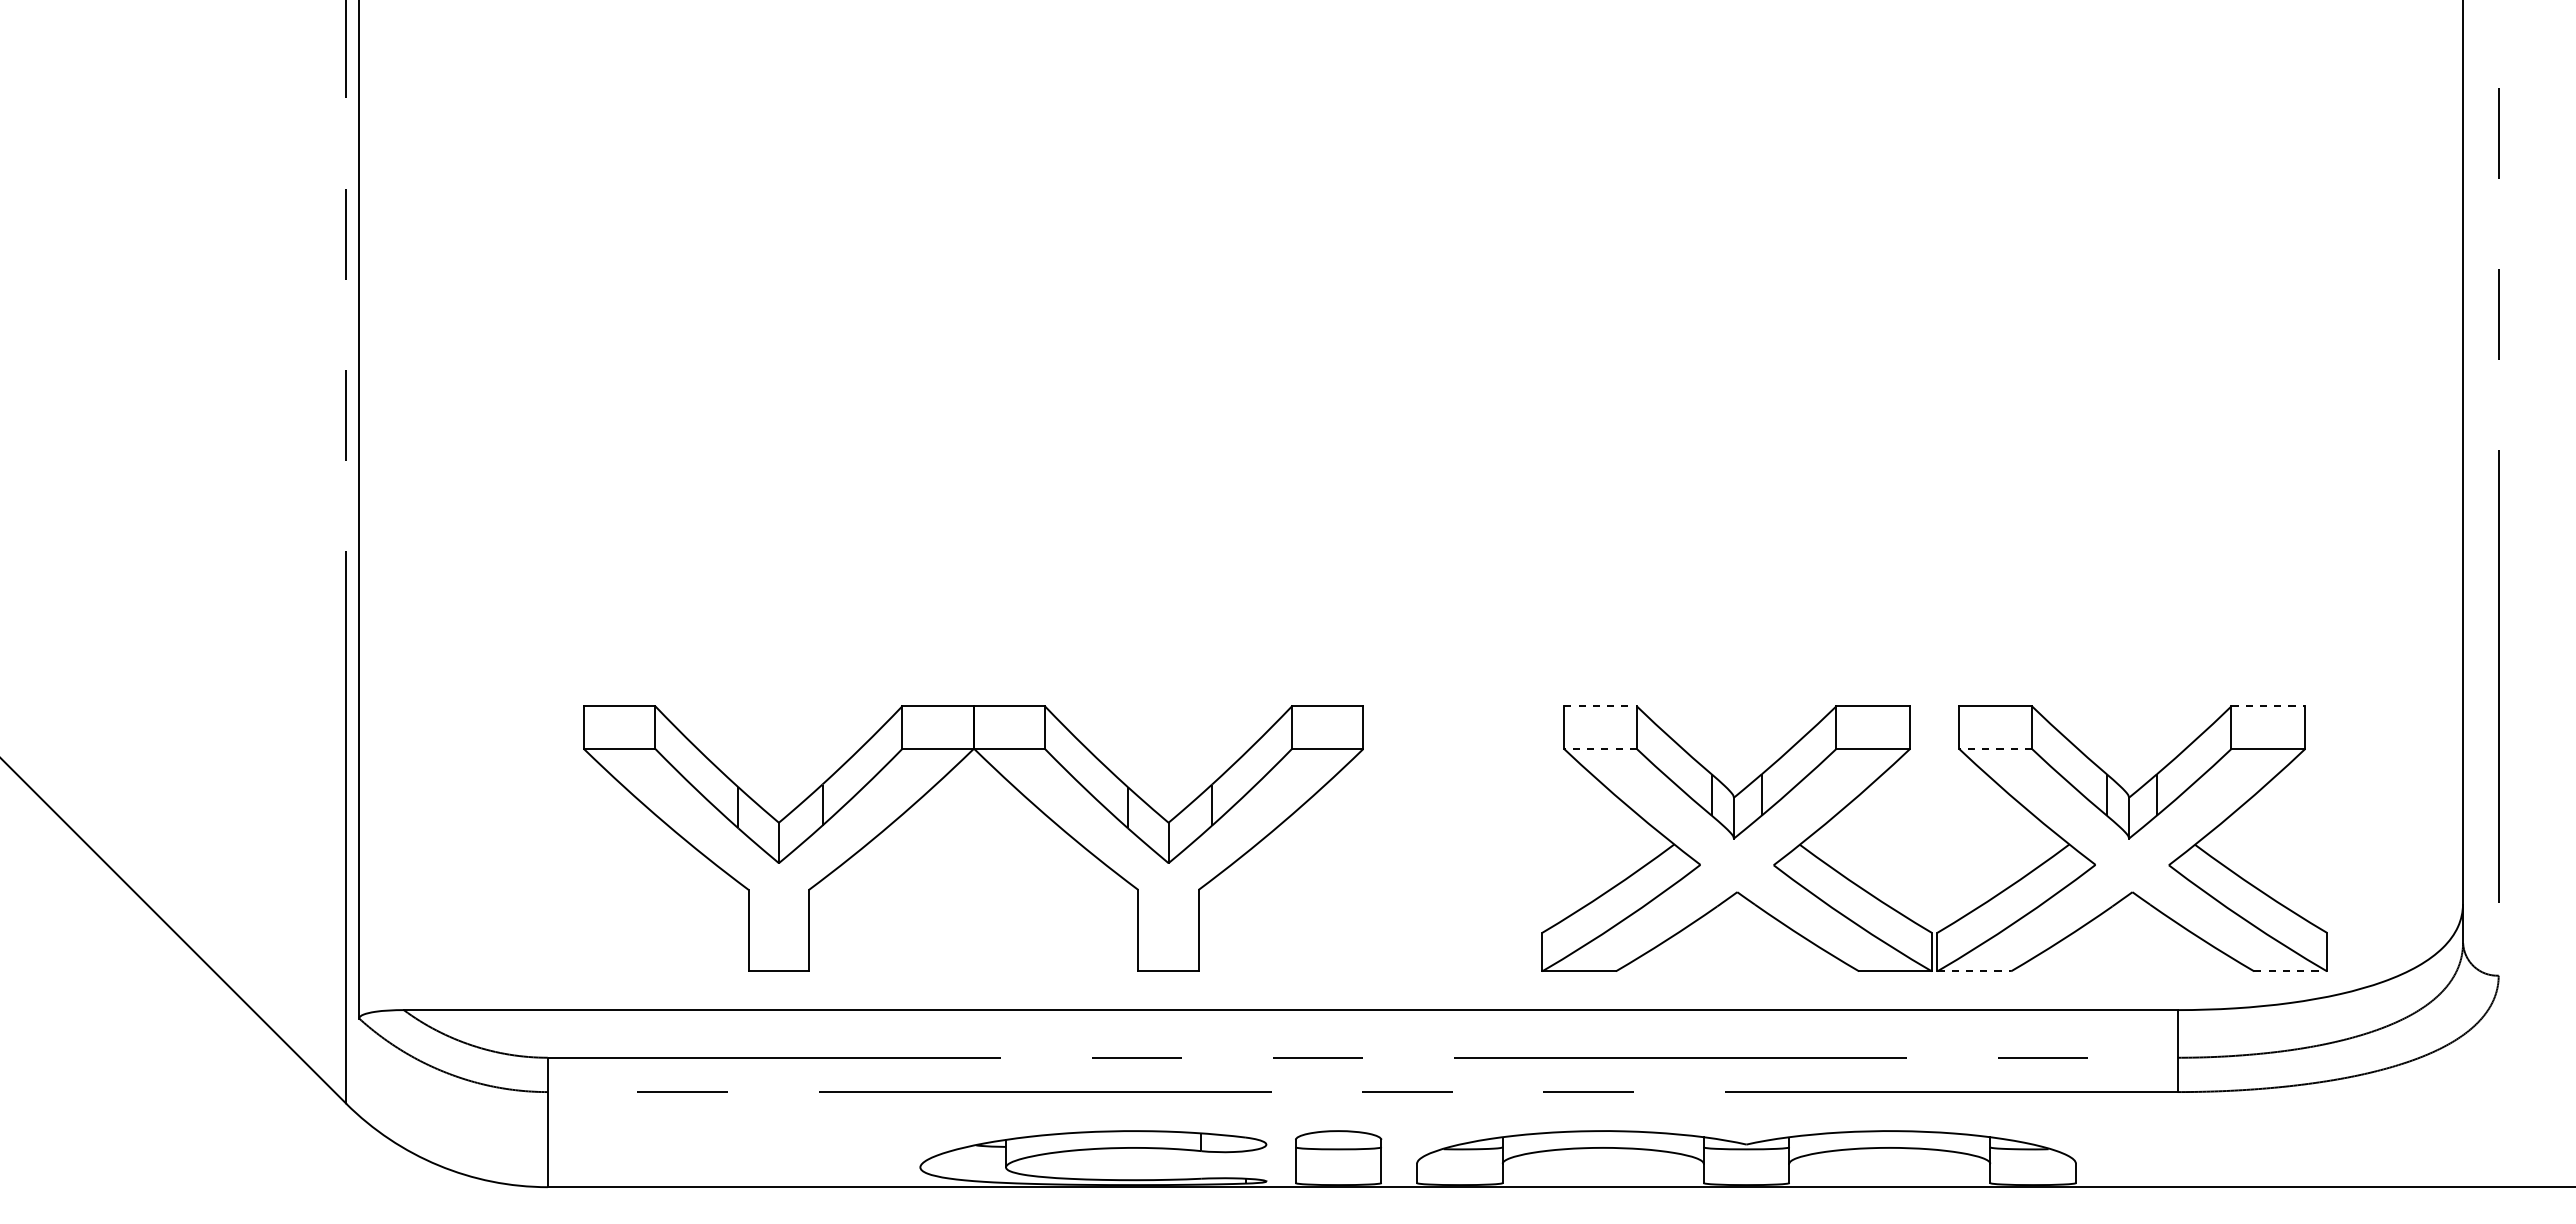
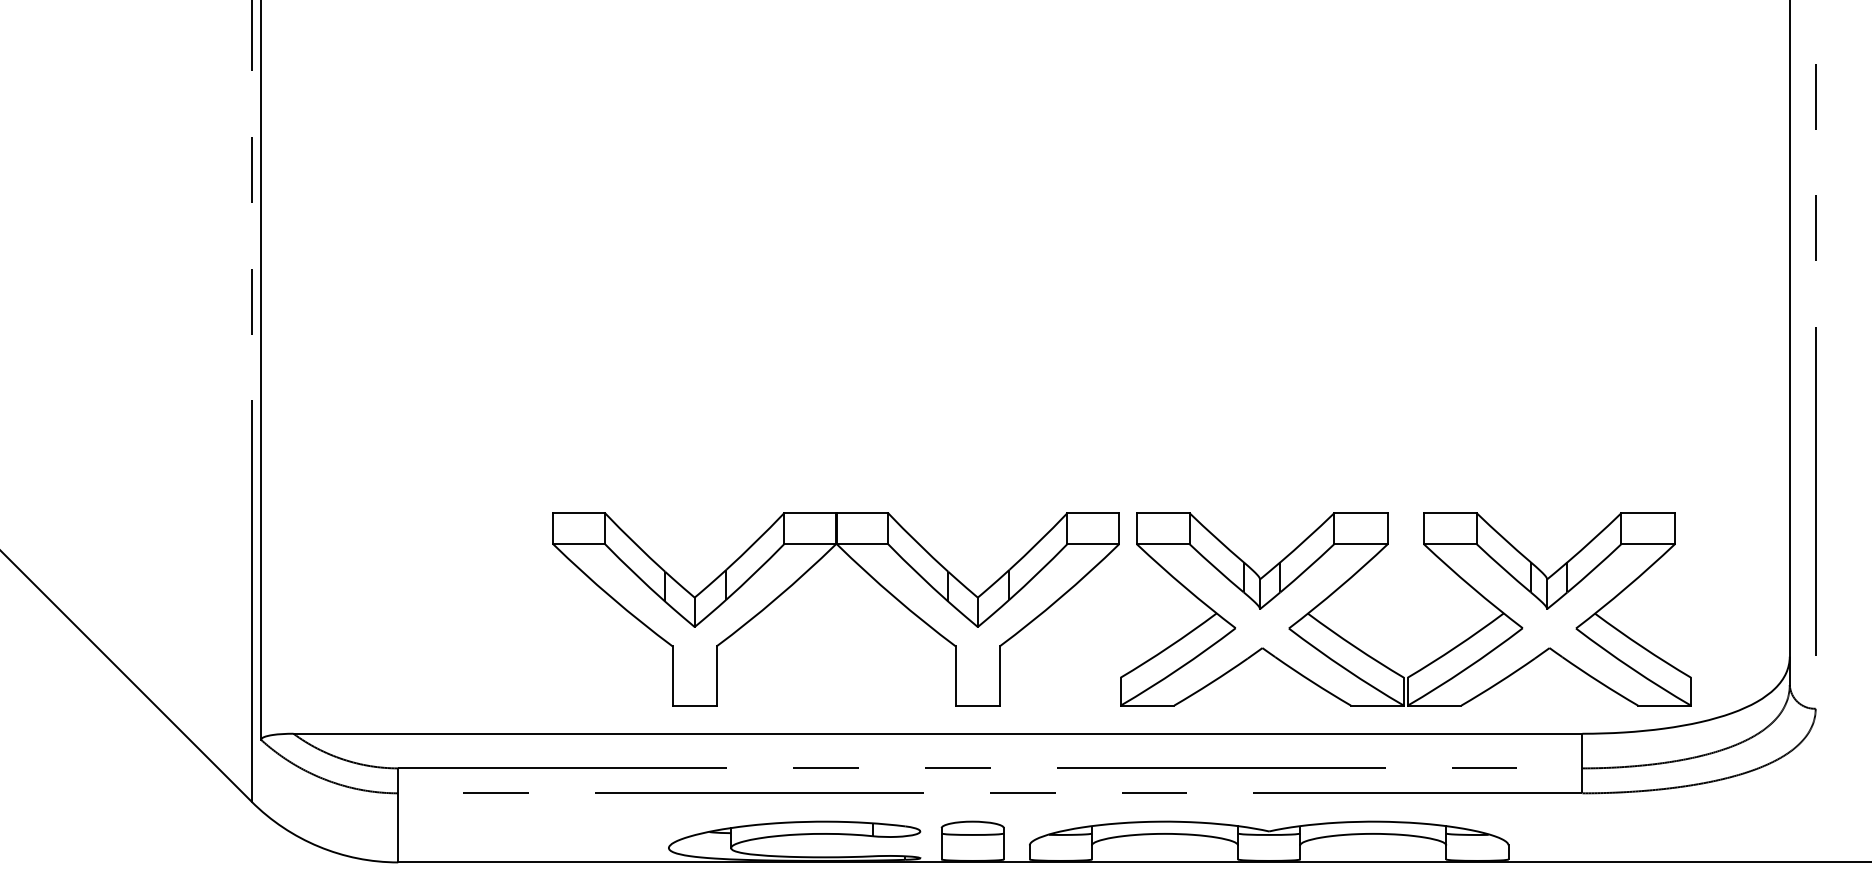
line: (1601, 706) -> (1163, 513), dashed -> solid
line: (2268, 706) -> (1648, 513), dashed -> solid
line: (1600, 749) -> (1163, 544), dashed -> solid
line: (1995, 749) -> (1450, 544), dashed -> solid
part: (932, 789) -> (806, 573), moved
line: (1974, 971) -> (1434, 705), dashed -> solid
line: (2291, 971) -> (1665, 705), dashed -> solid

